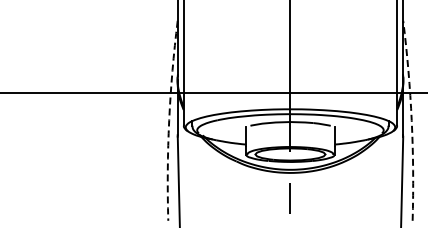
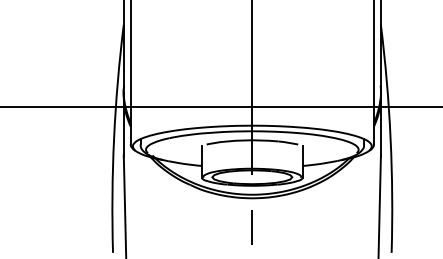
arc: (169, 120) -> (114, 138), dashed -> solid
arc: (411, 120) -> (390, 138), dashed -> solid

